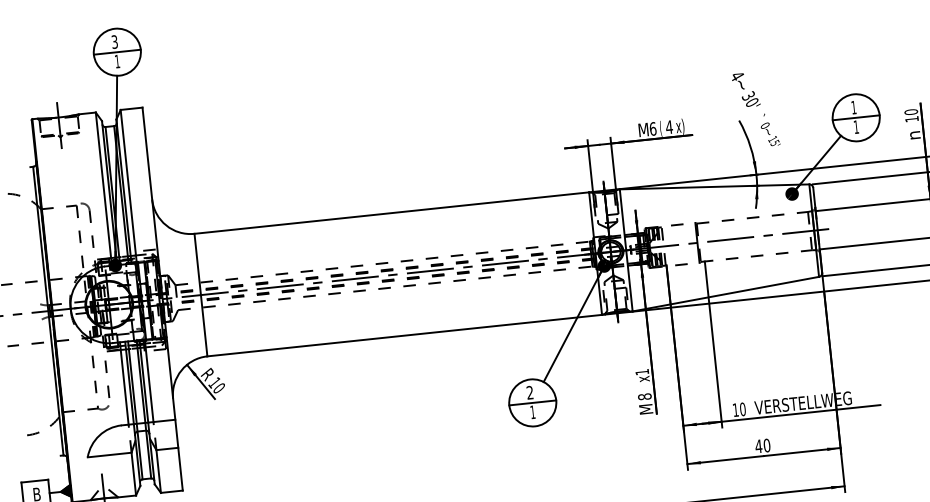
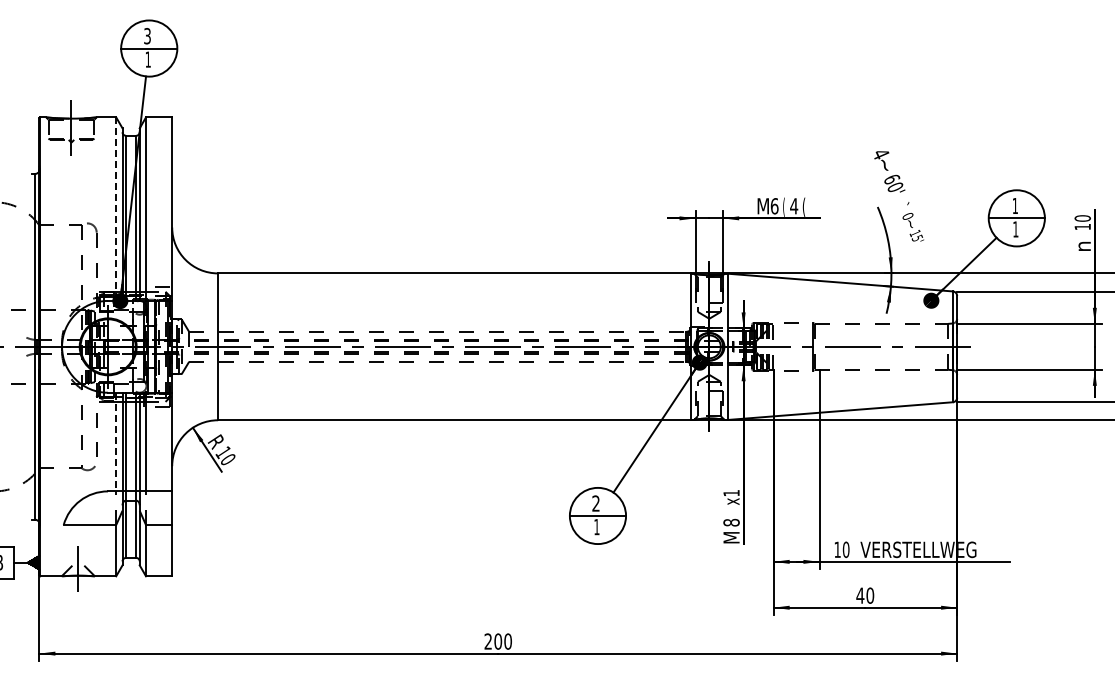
text: (748, 95) -> (891, 178), 30' -> 60'
text: (679, 126) -> (806, 206), x) -> (
line: (104, 189) -> (116, 209), solid -> dashed
line: (124, 383) -> (116, 442), solid -> dashed

